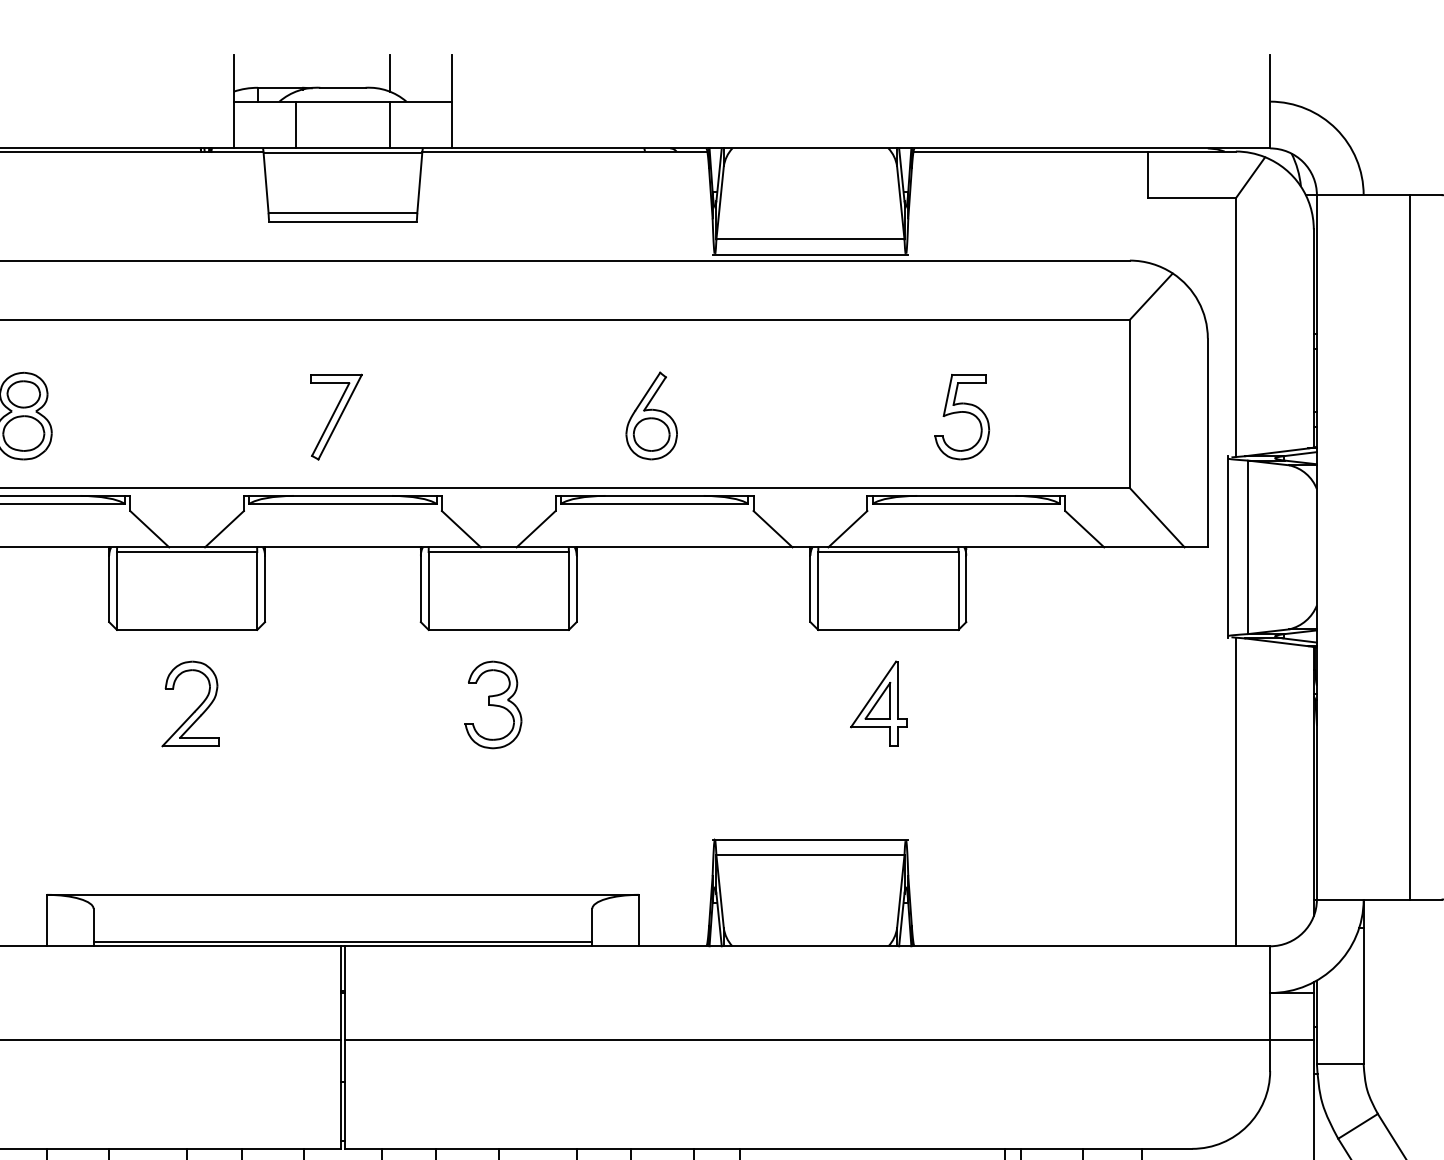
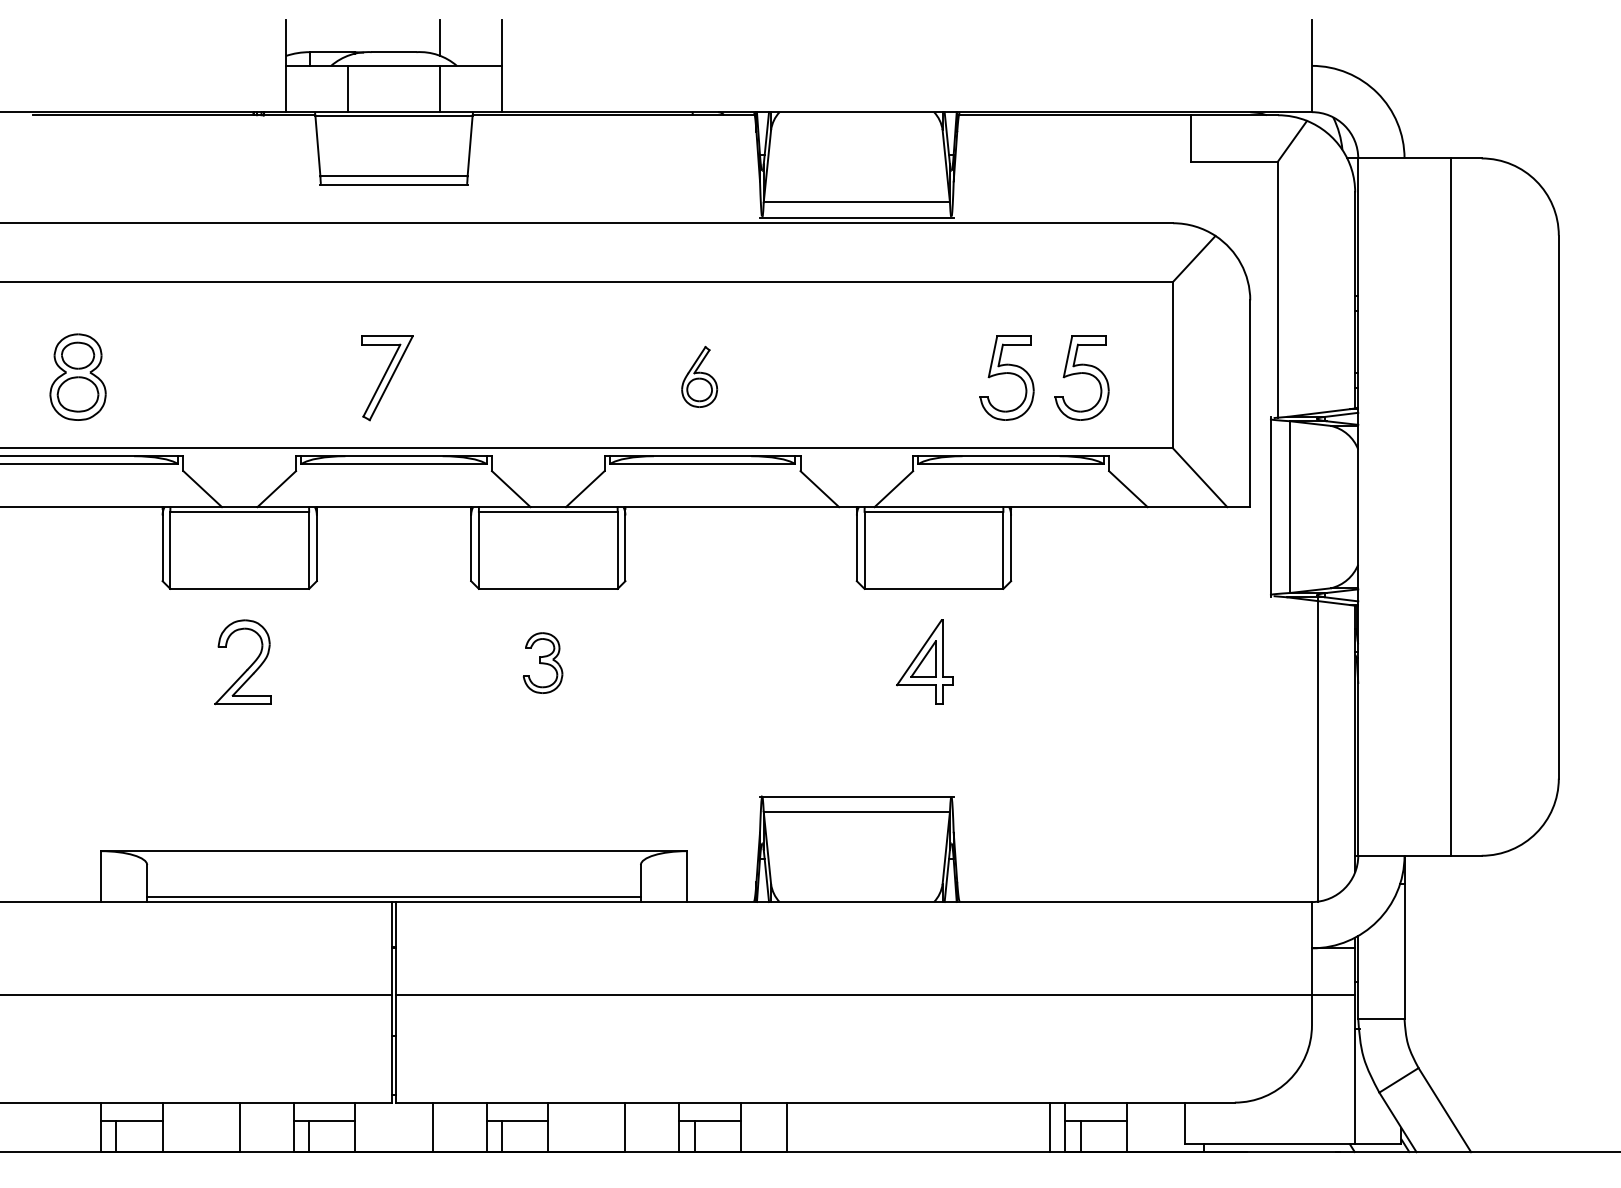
part: (651, 415) -> (699, 376), size x0.7
part: (1037, 416) -> (1081, 377), added
part: (492, 704) -> (542, 662), size x0.7
line: (1236, 792) -> (1318, 749), moved

